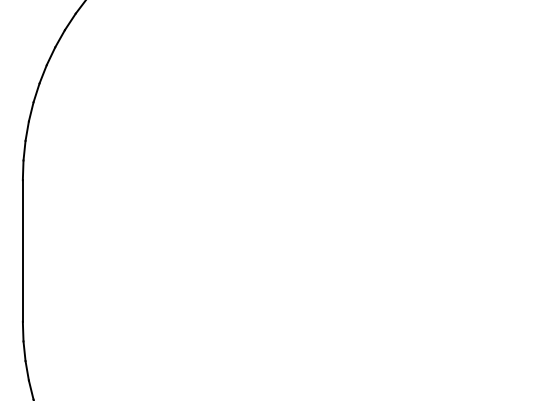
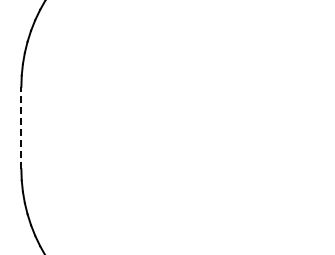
line: (23, 250) -> (21, 127), solid -> dashed

